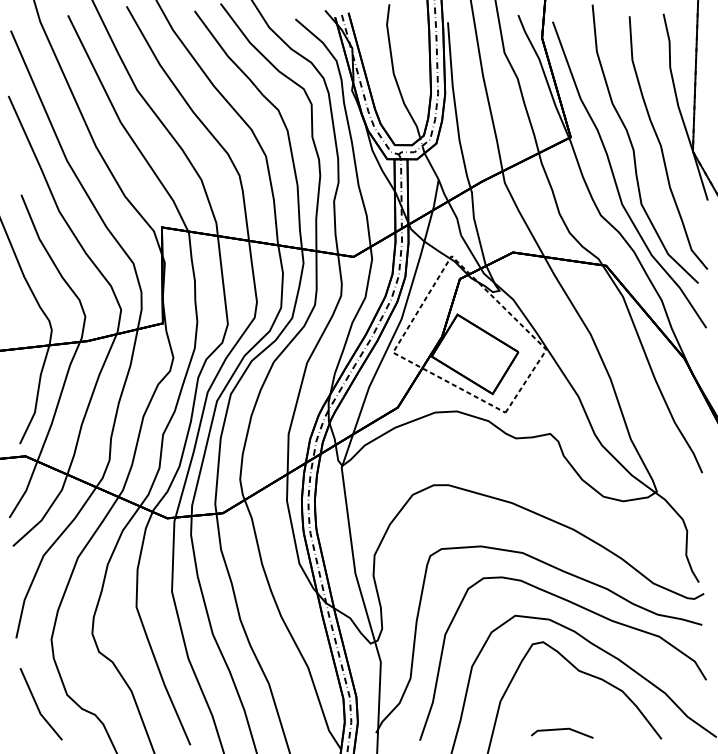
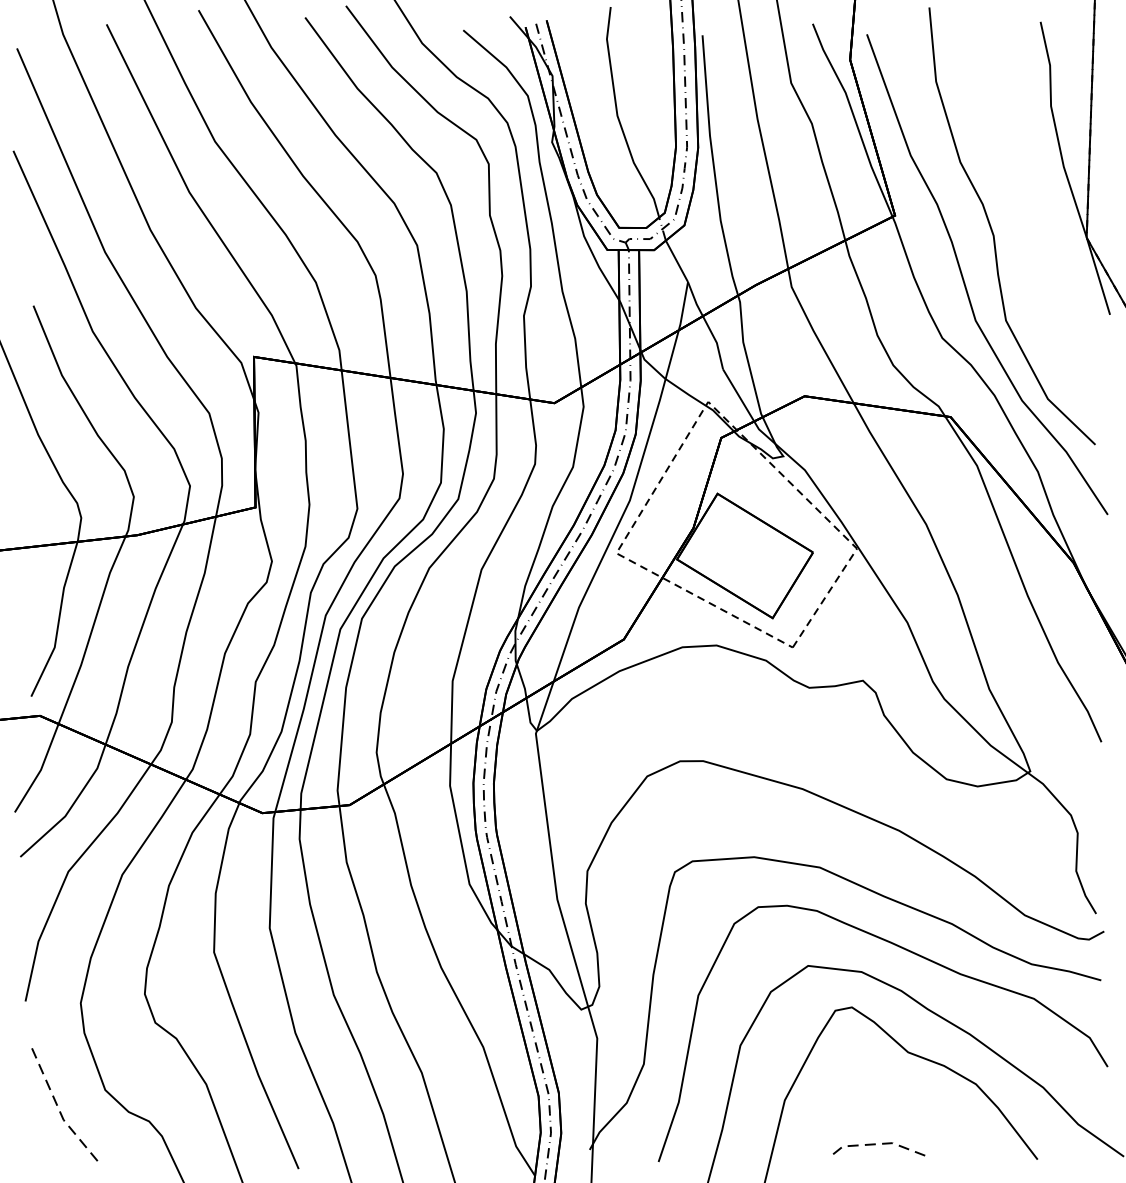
curve: (661, 144) -> (1037, 226), removed
line: (37, 706) -> (58, 1108), solid -> dashed
line: (562, 729) -> (882, 1144), solid -> dashed

